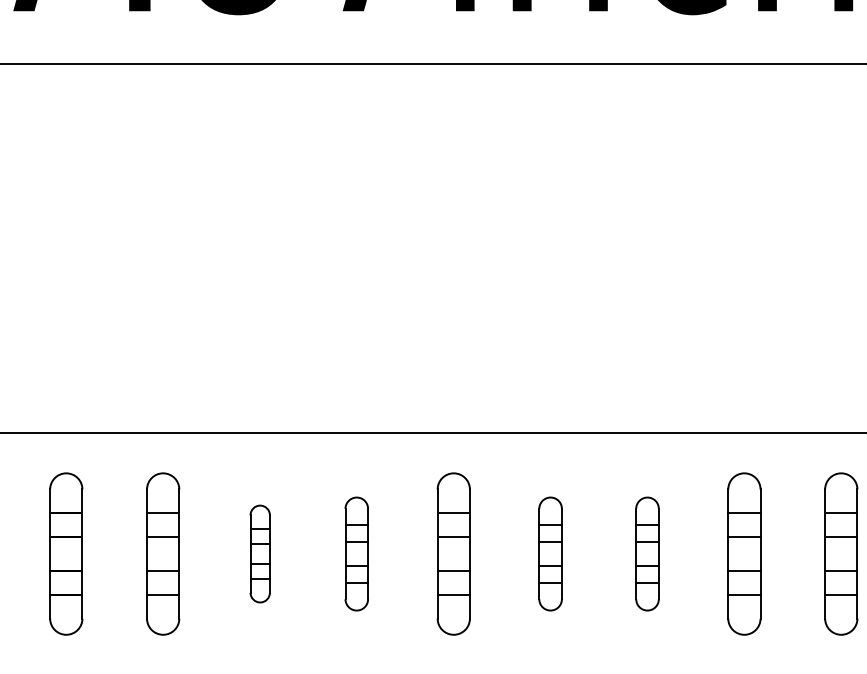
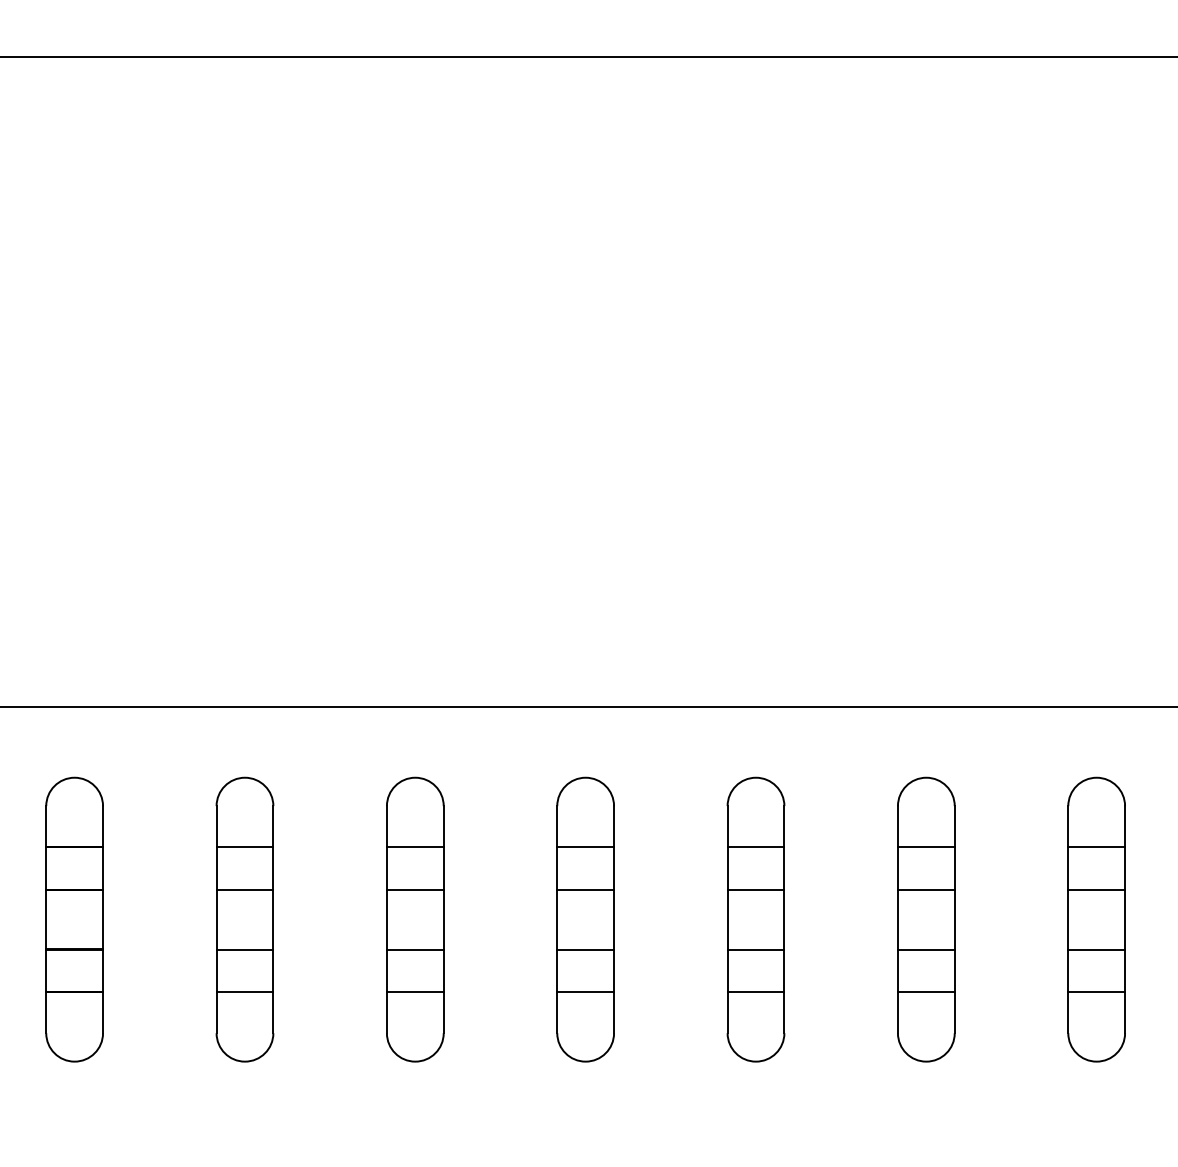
part: (260, 553) -> (416, 918), size x1.67
part: (356, 553) -> (584, 918), size x1.43
part: (550, 553) -> (926, 918), size x1.43
part: (647, 553) -> (1096, 918), size x1.43

